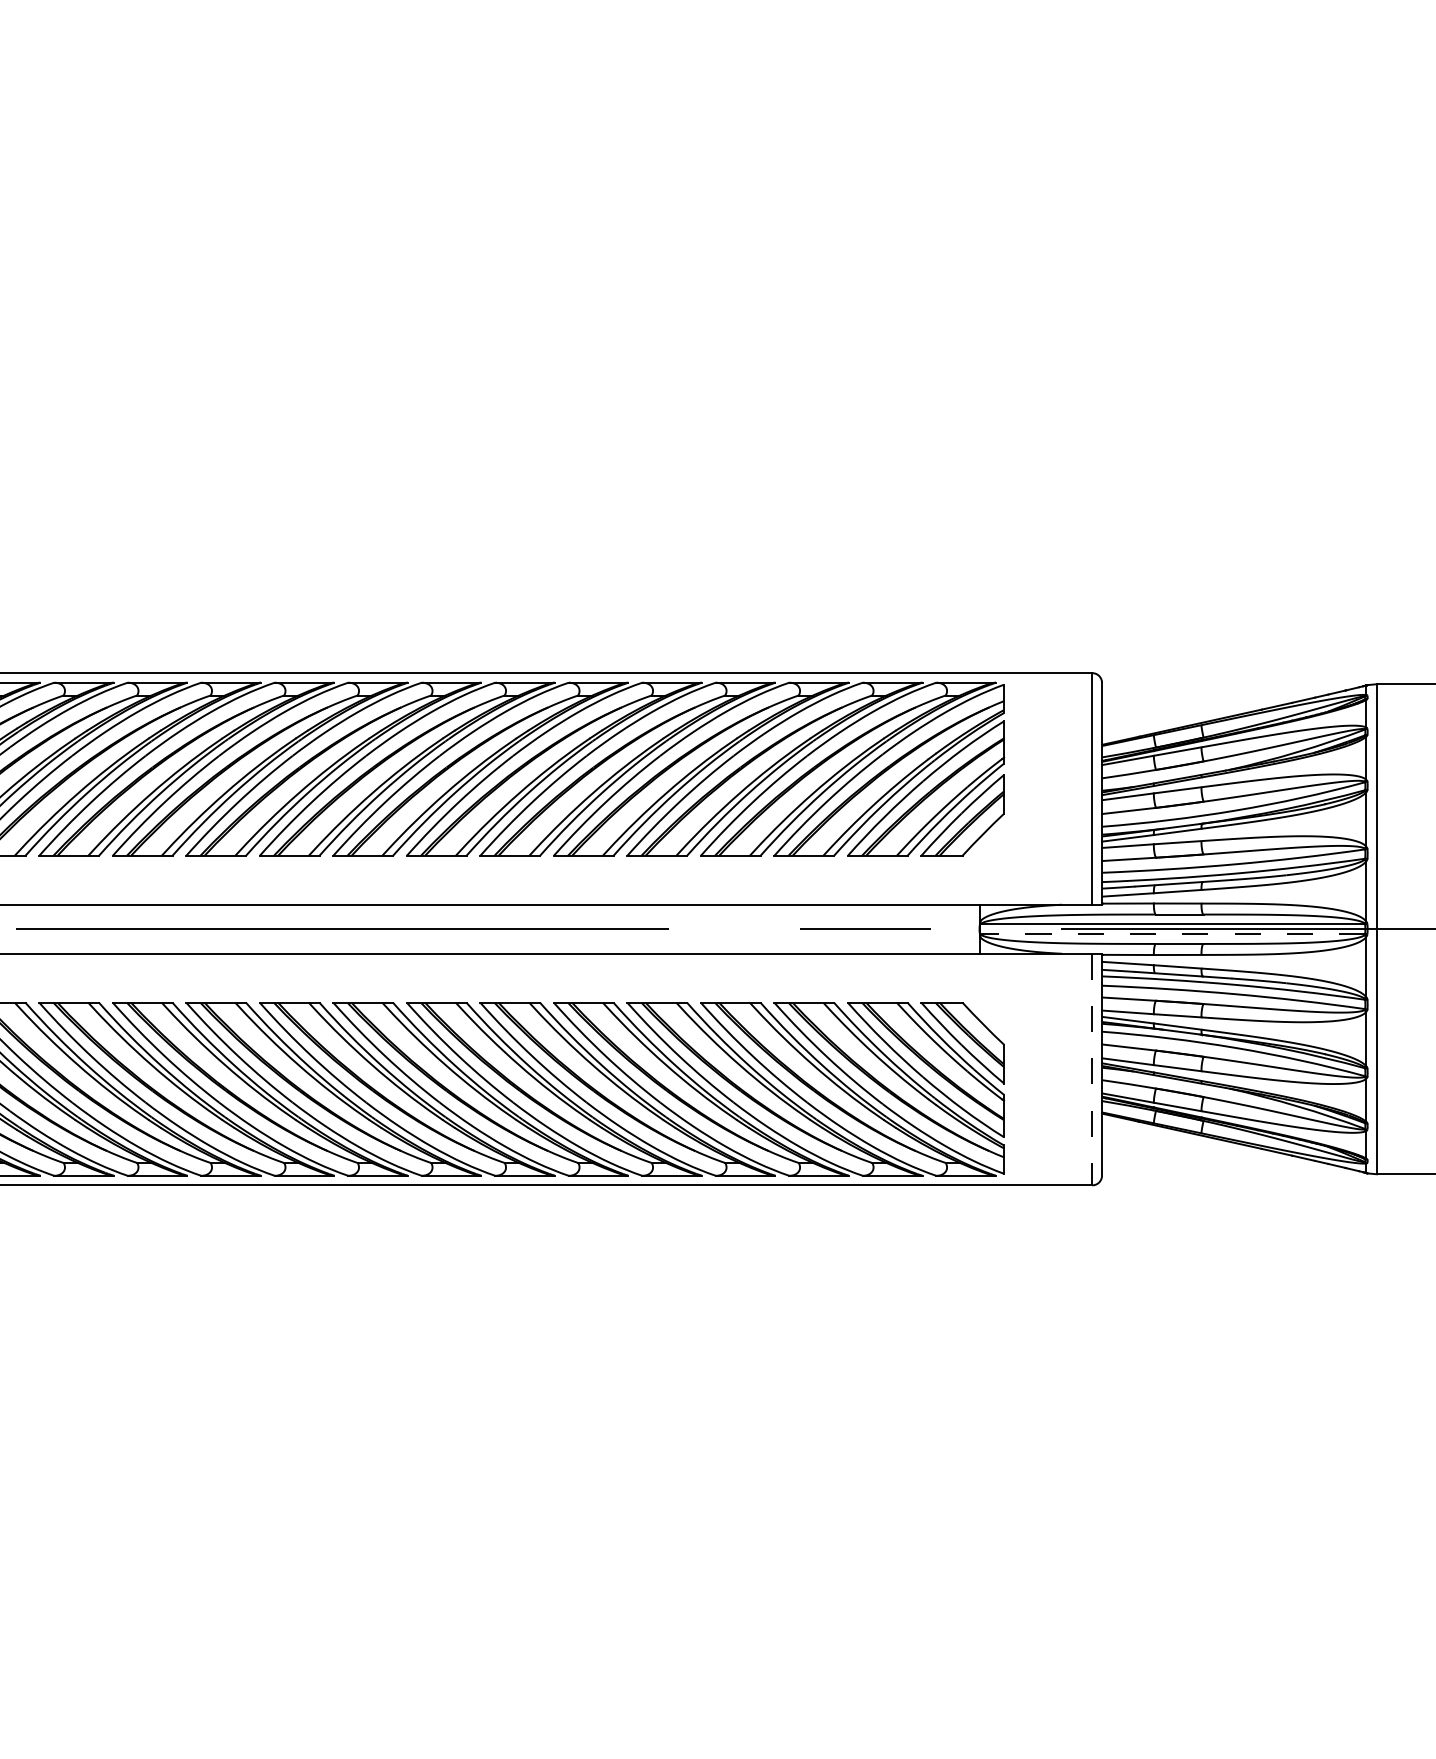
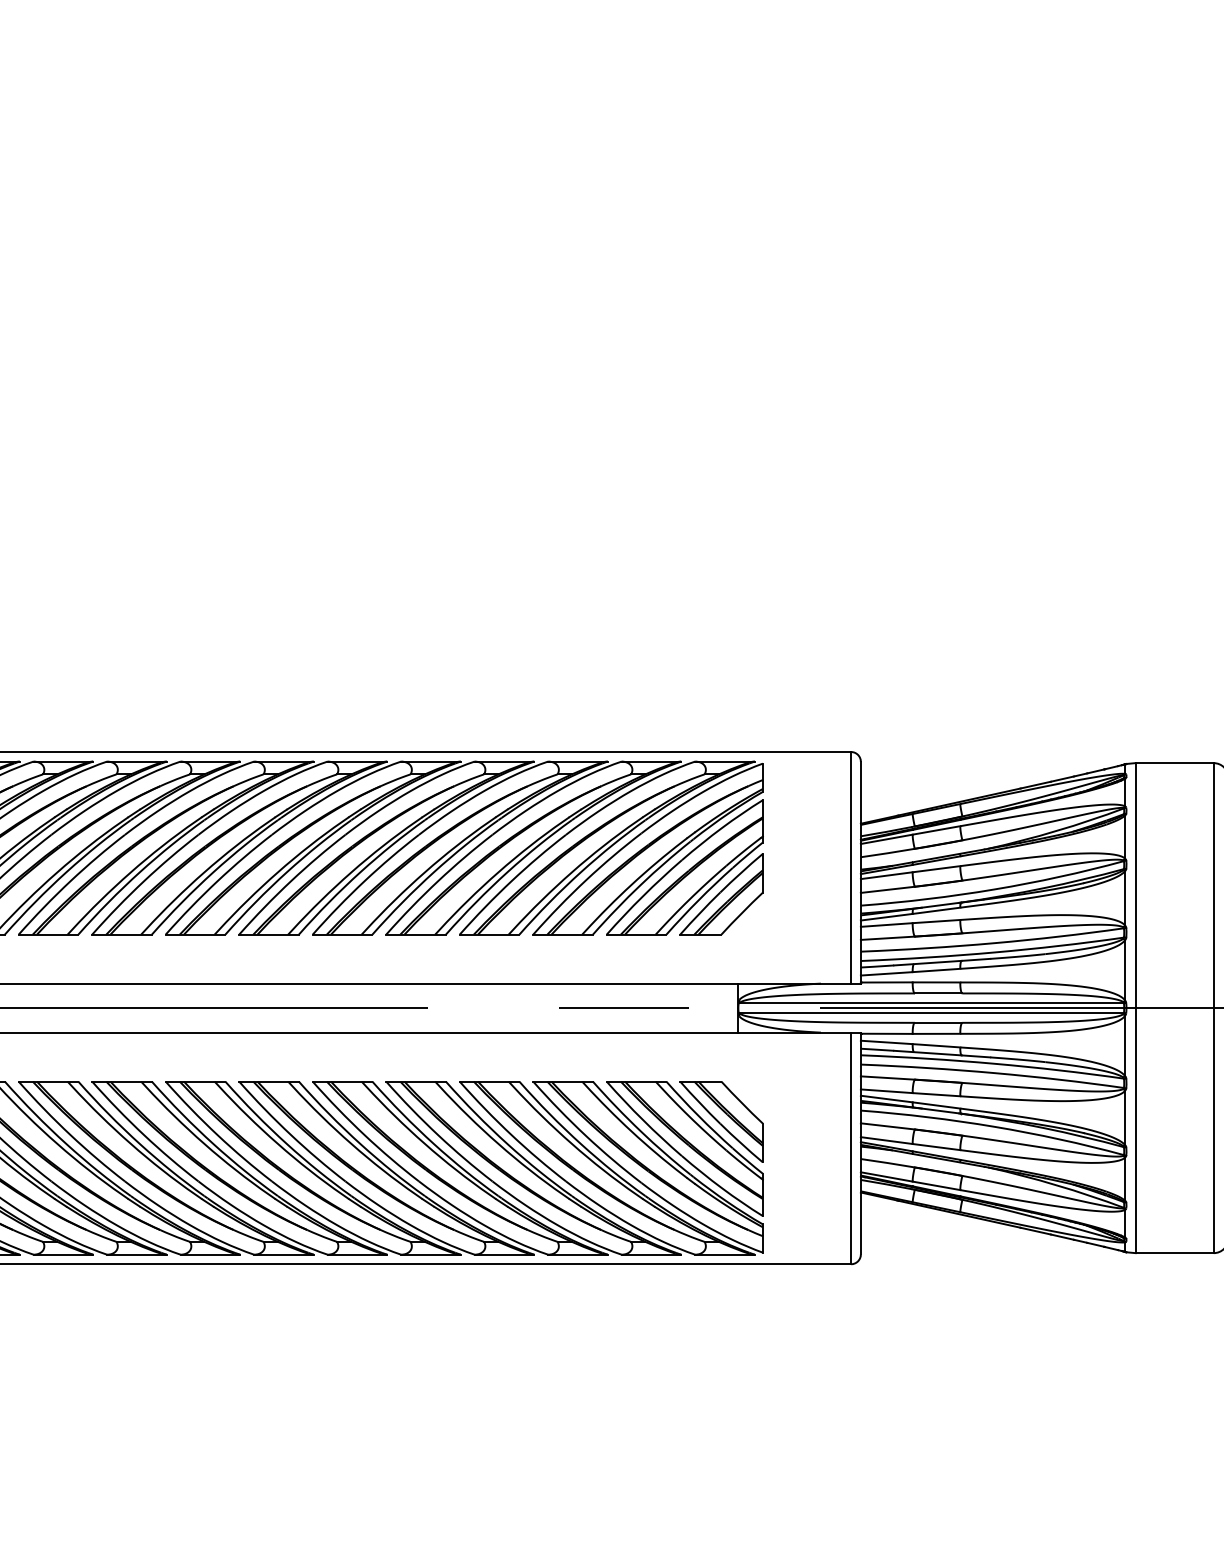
line: (1172, 934) -> (931, 1013), dashed -> solid
line: (1092, 1069) -> (851, 1148), dashed -> solid

